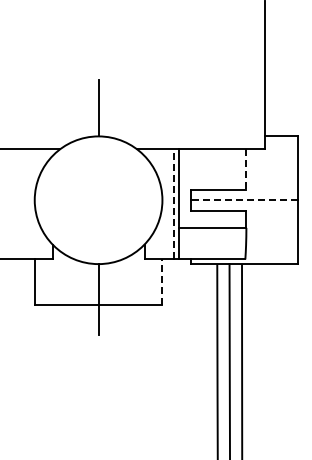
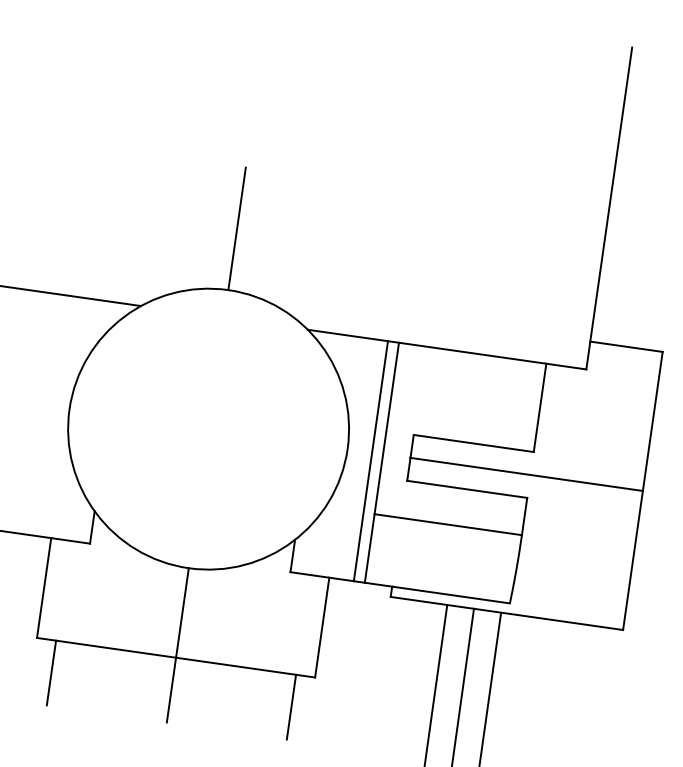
line: (246, 169) -> (540, 407), dashed -> solid
line: (244, 200) -> (526, 474), dashed -> solid
line: (173, 203) -> (370, 459), dashed -> solid
line: (162, 282) -> (322, 628), dashed -> solid
line: (43, 319) -> (51, 671), added
line: (153, 319) -> (291, 705), added

